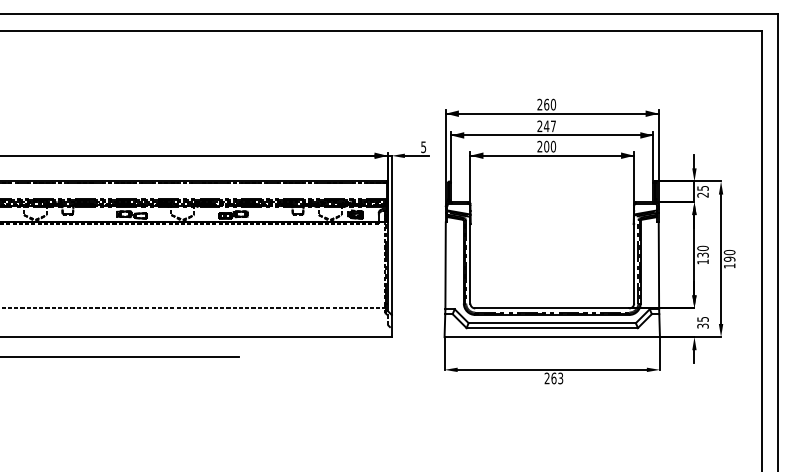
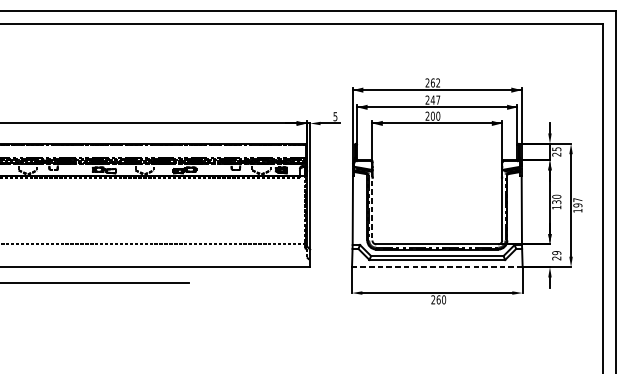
text: (553, 104) -> (438, 82), 260 -> 262
text: (729, 252) -> (577, 200), 190 -> 197
line: (470, 260) -> (372, 206), solid -> dashed
text: (702, 322) -> (556, 255), 35 -> 29
line: (552, 337) -> (437, 267), solid -> dashed
text: (560, 378) -> (443, 299), 263 -> 260

